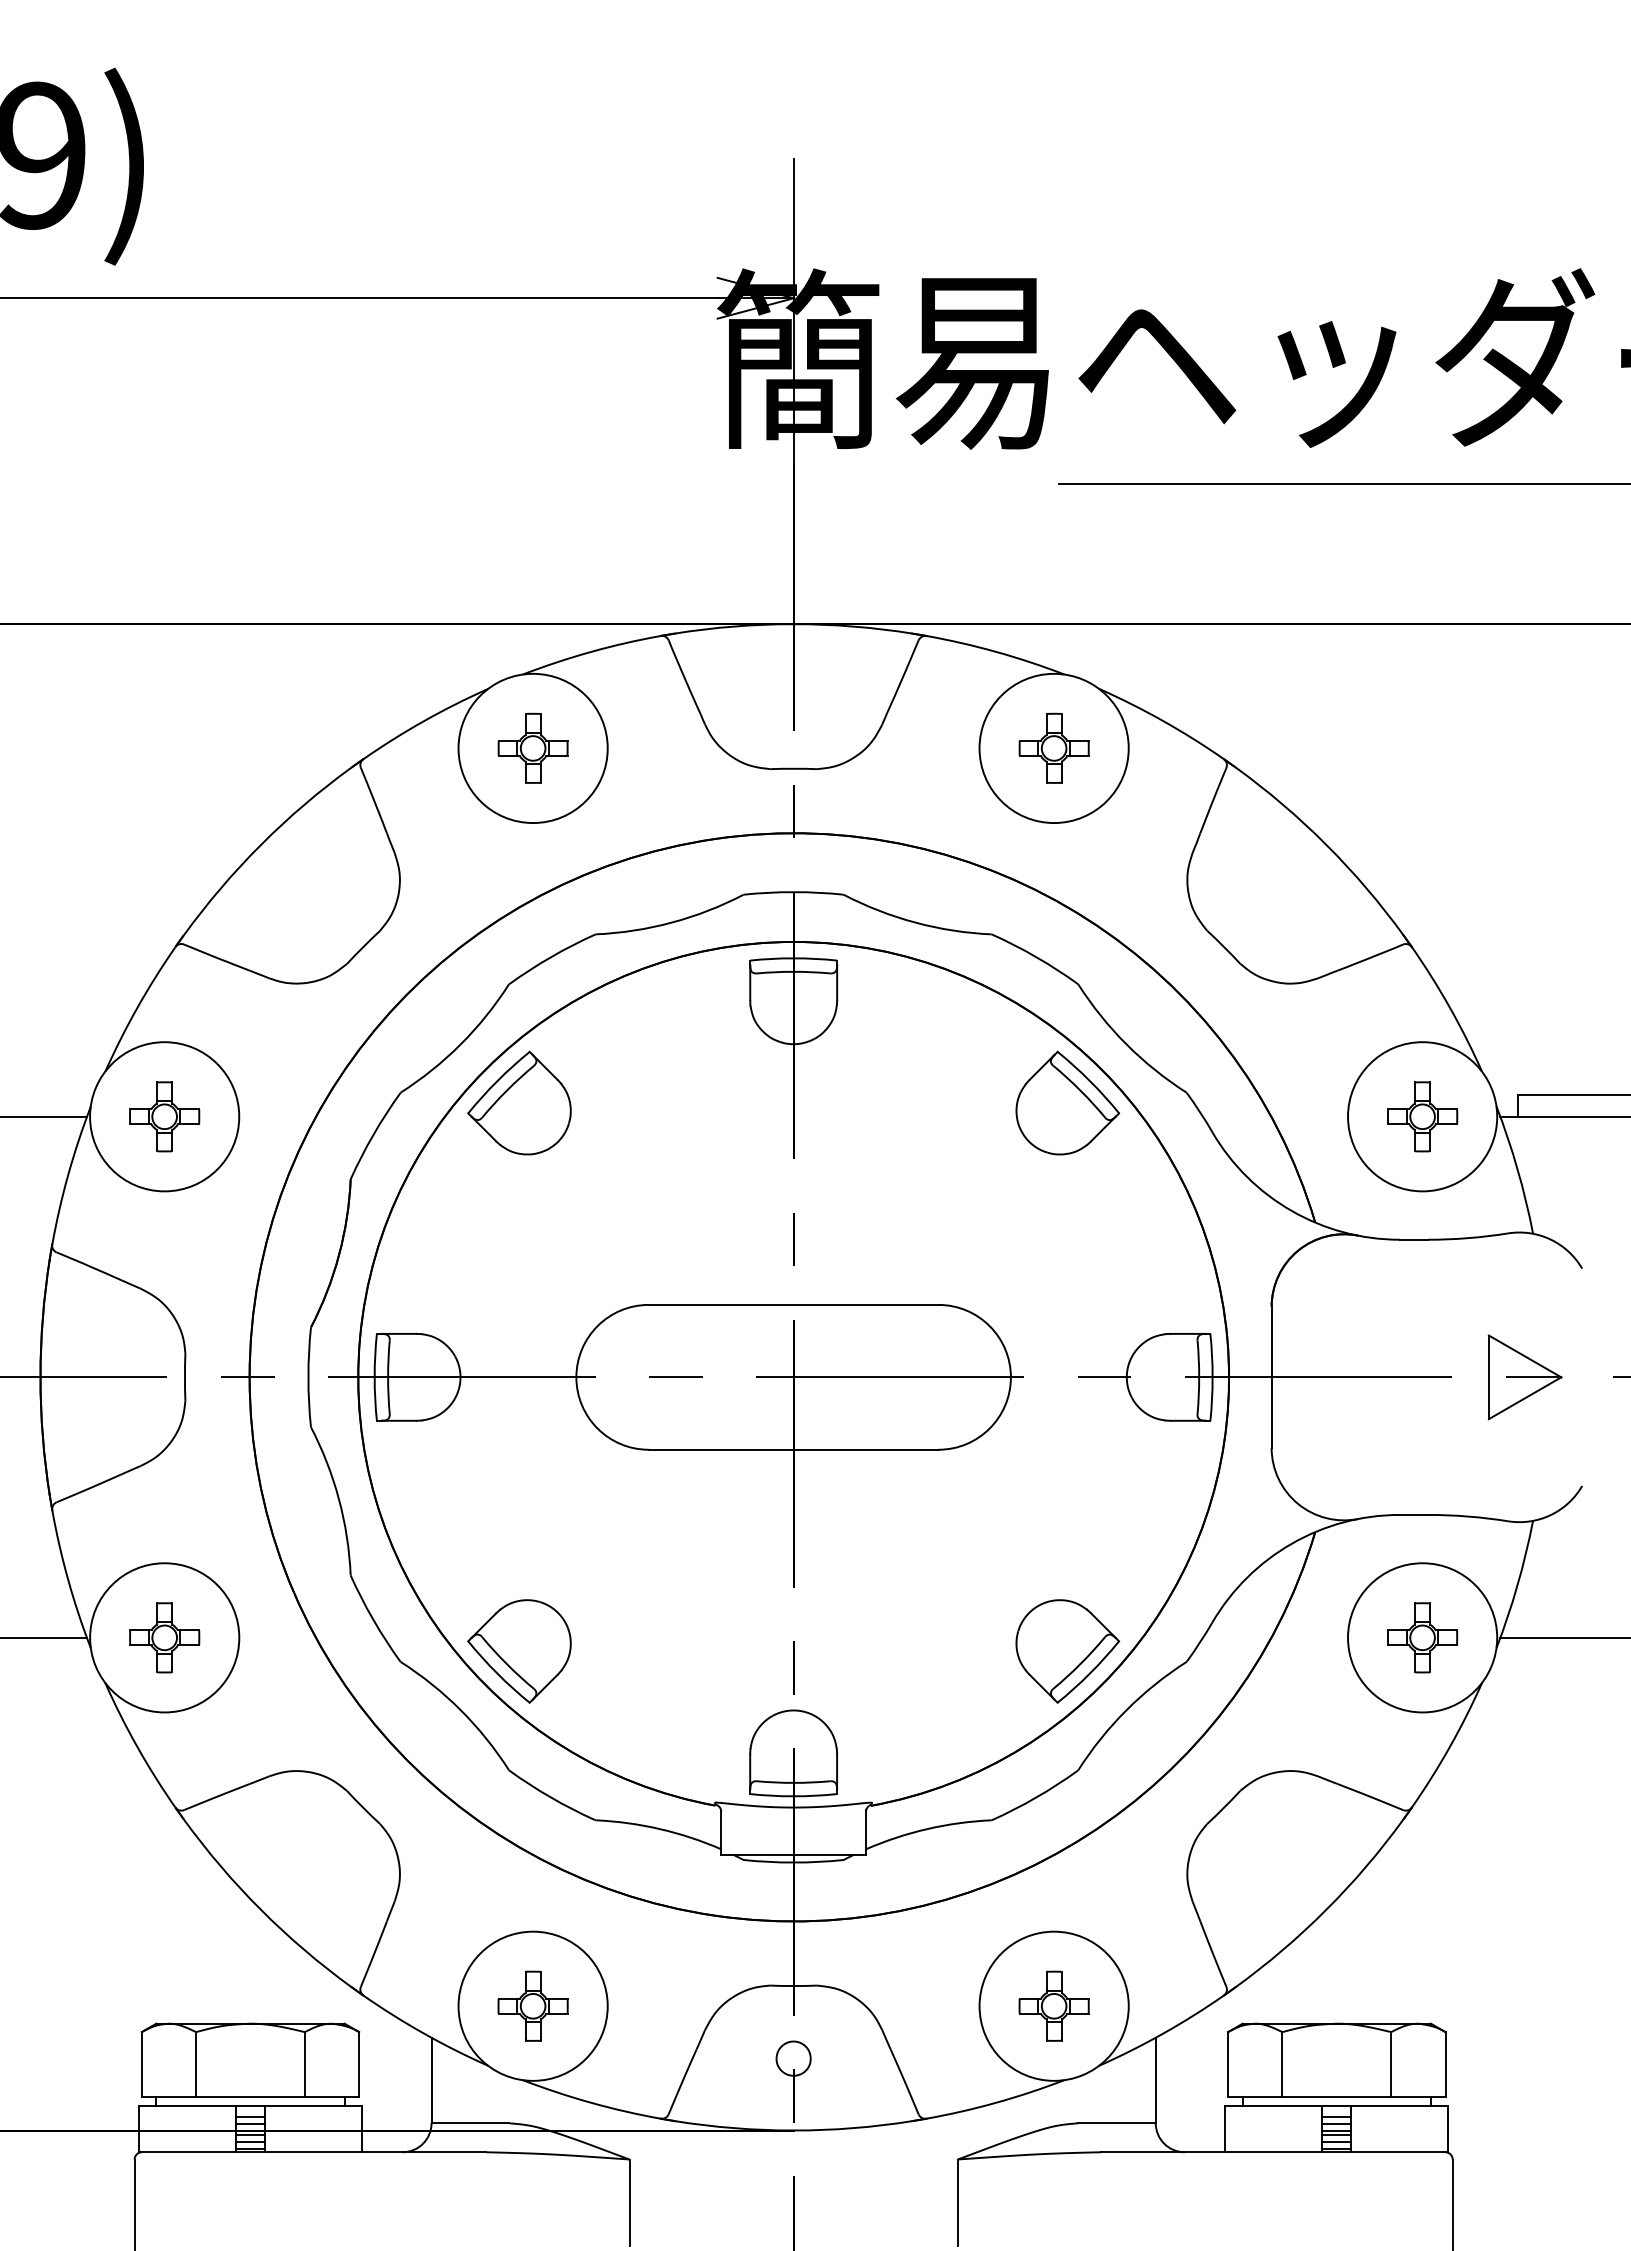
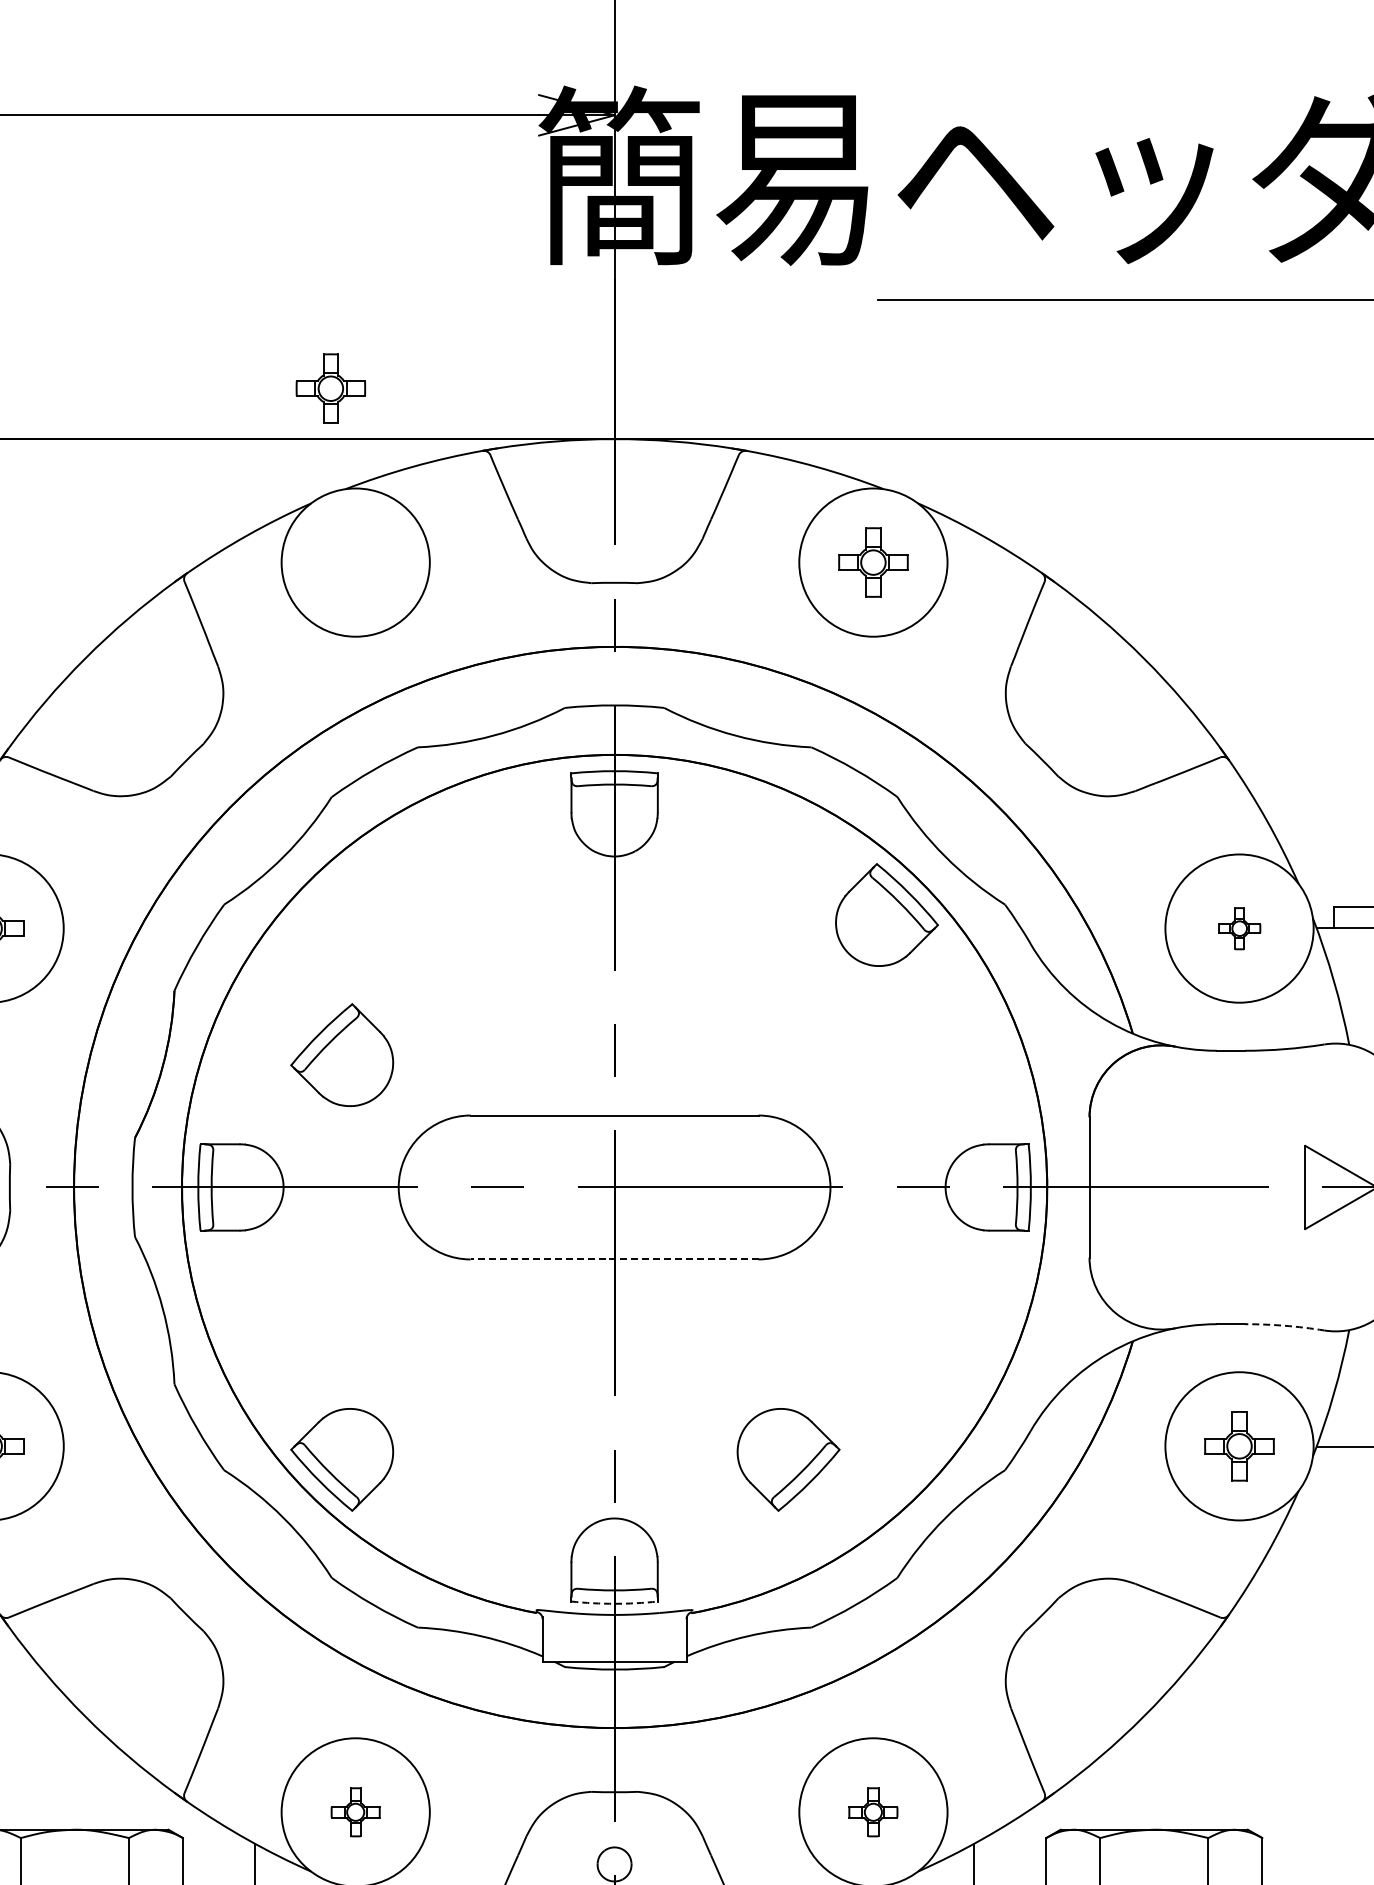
part: (532, 747) -> (330, 387), moved
part: (519, 1102) -> (342, 1054), moved
part: (1422, 1116) -> (1239, 928), size x0.6
line: (793, 1449) -> (614, 1259), solid -> dashed
arc: (1468, 1516) -> (1285, 1325), solid -> dashed
part: (1067, 1651) -> (788, 1459), moved
arc: (793, 1796) -> (614, 1603), solid -> dashed
part: (532, 2005) -> (355, 1811), size x0.7
part: (1053, 2005) -> (872, 1811), size x0.7

